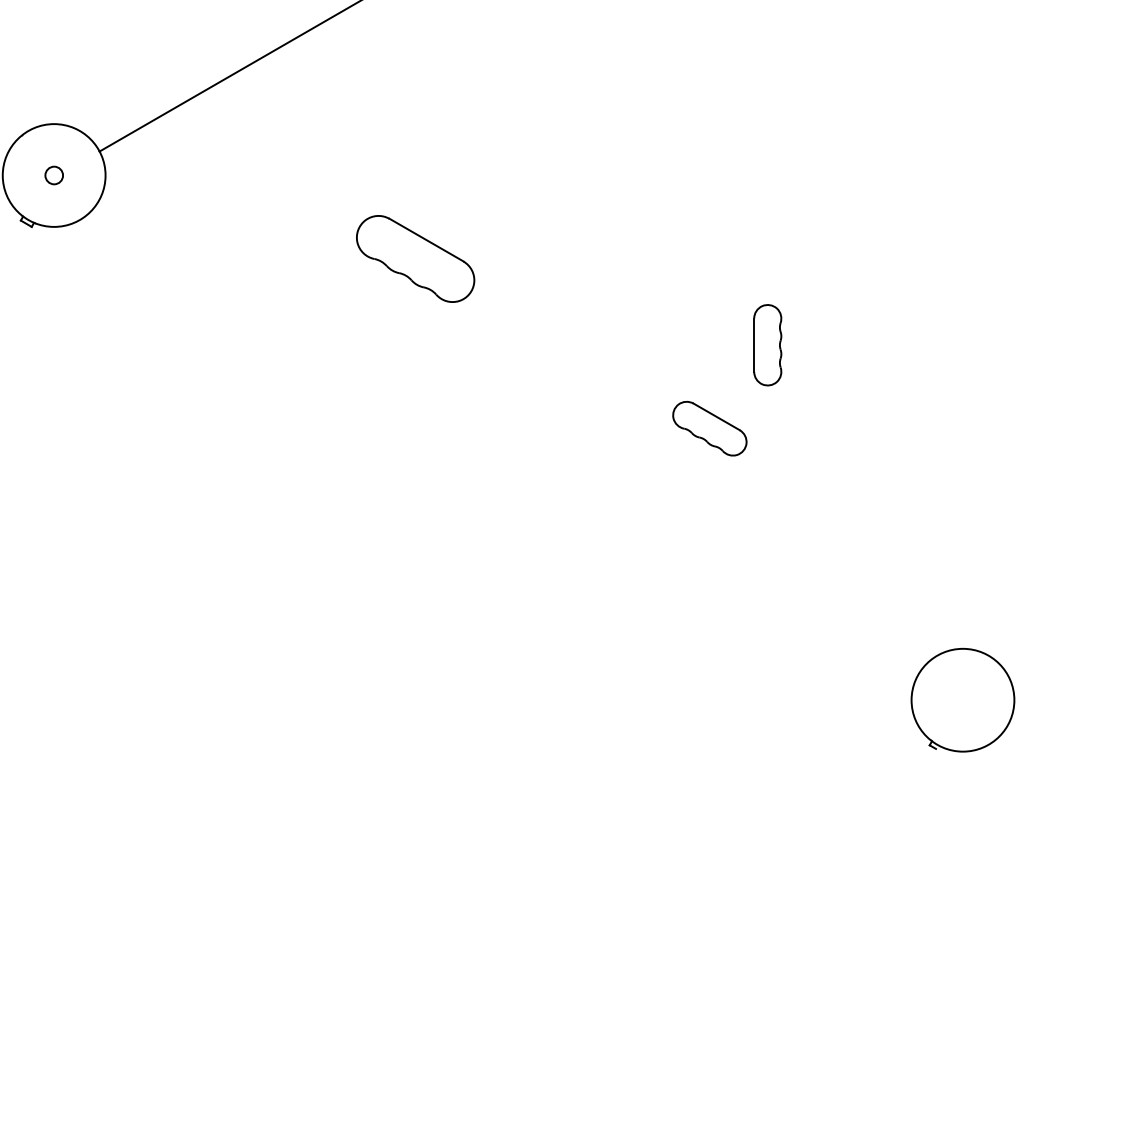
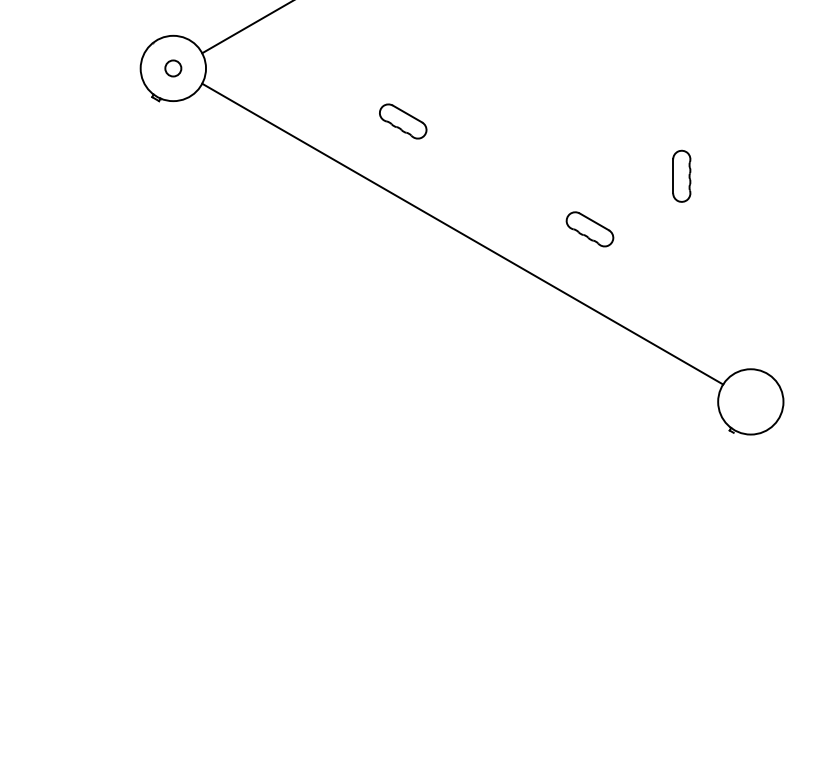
circle: (54, 175) -> (173, 68), size x1.43
part: (416, 258) -> (403, 121), size x0.62
part: (767, 343) -> (681, 175), moved
line: (509, 435) -> (462, 233), added

